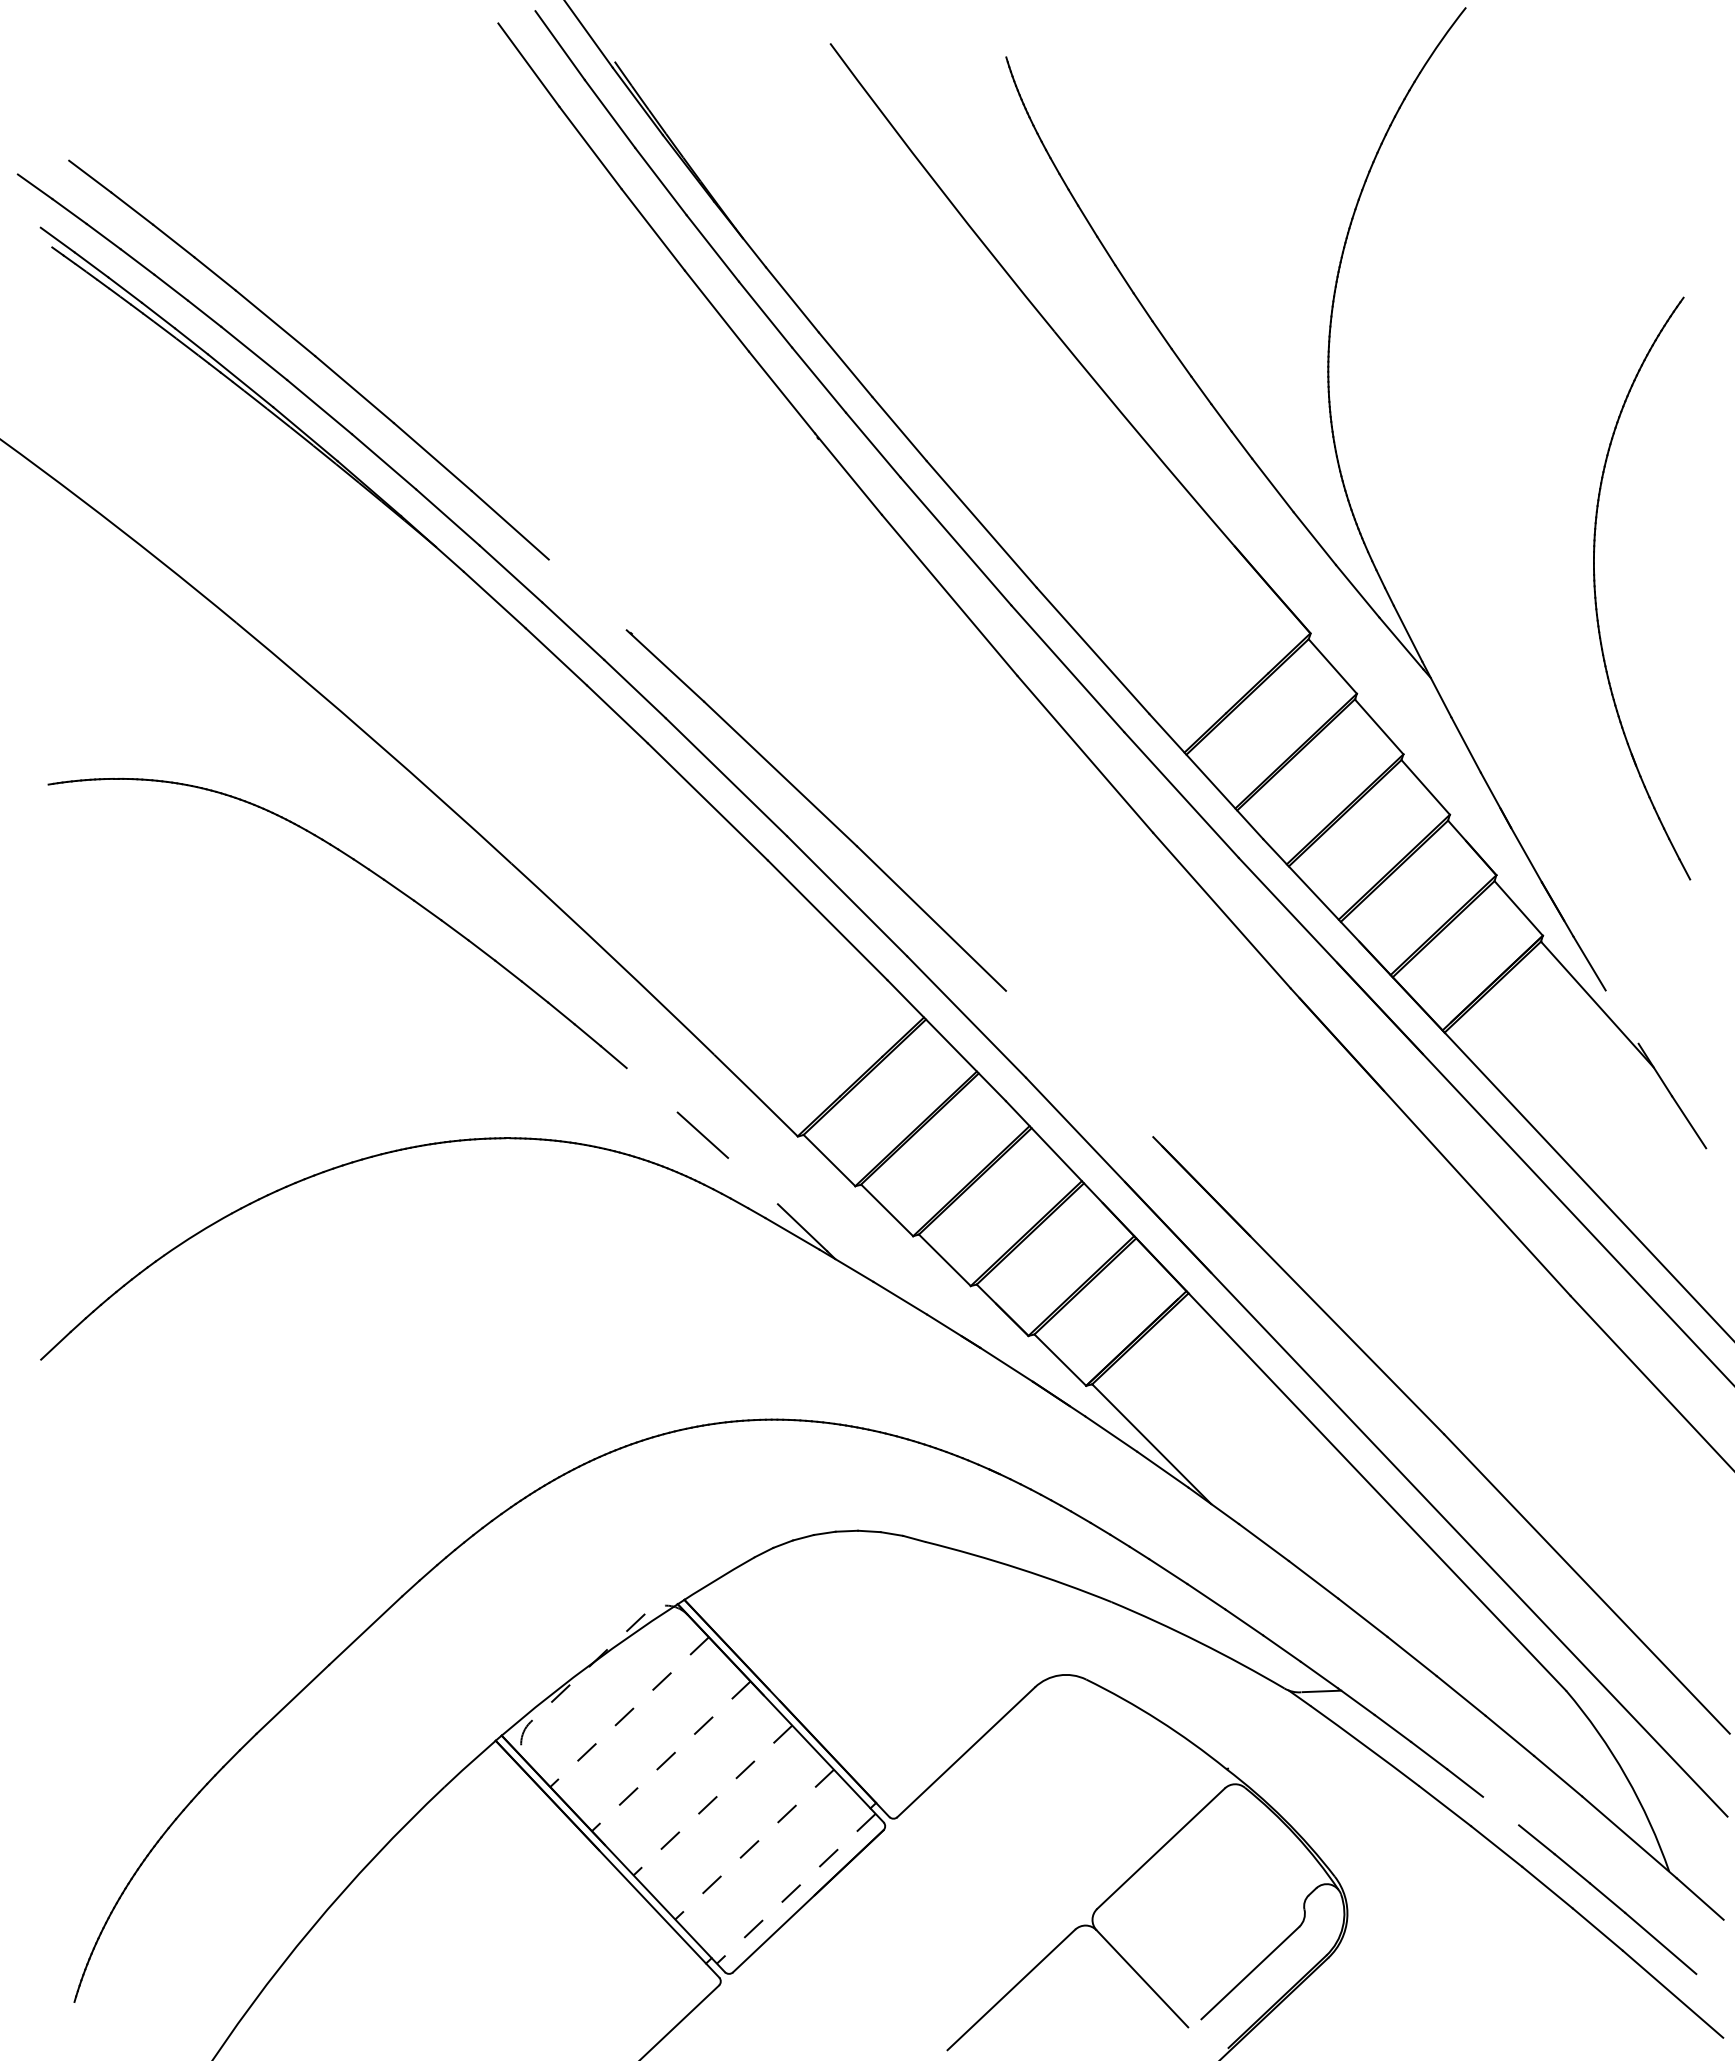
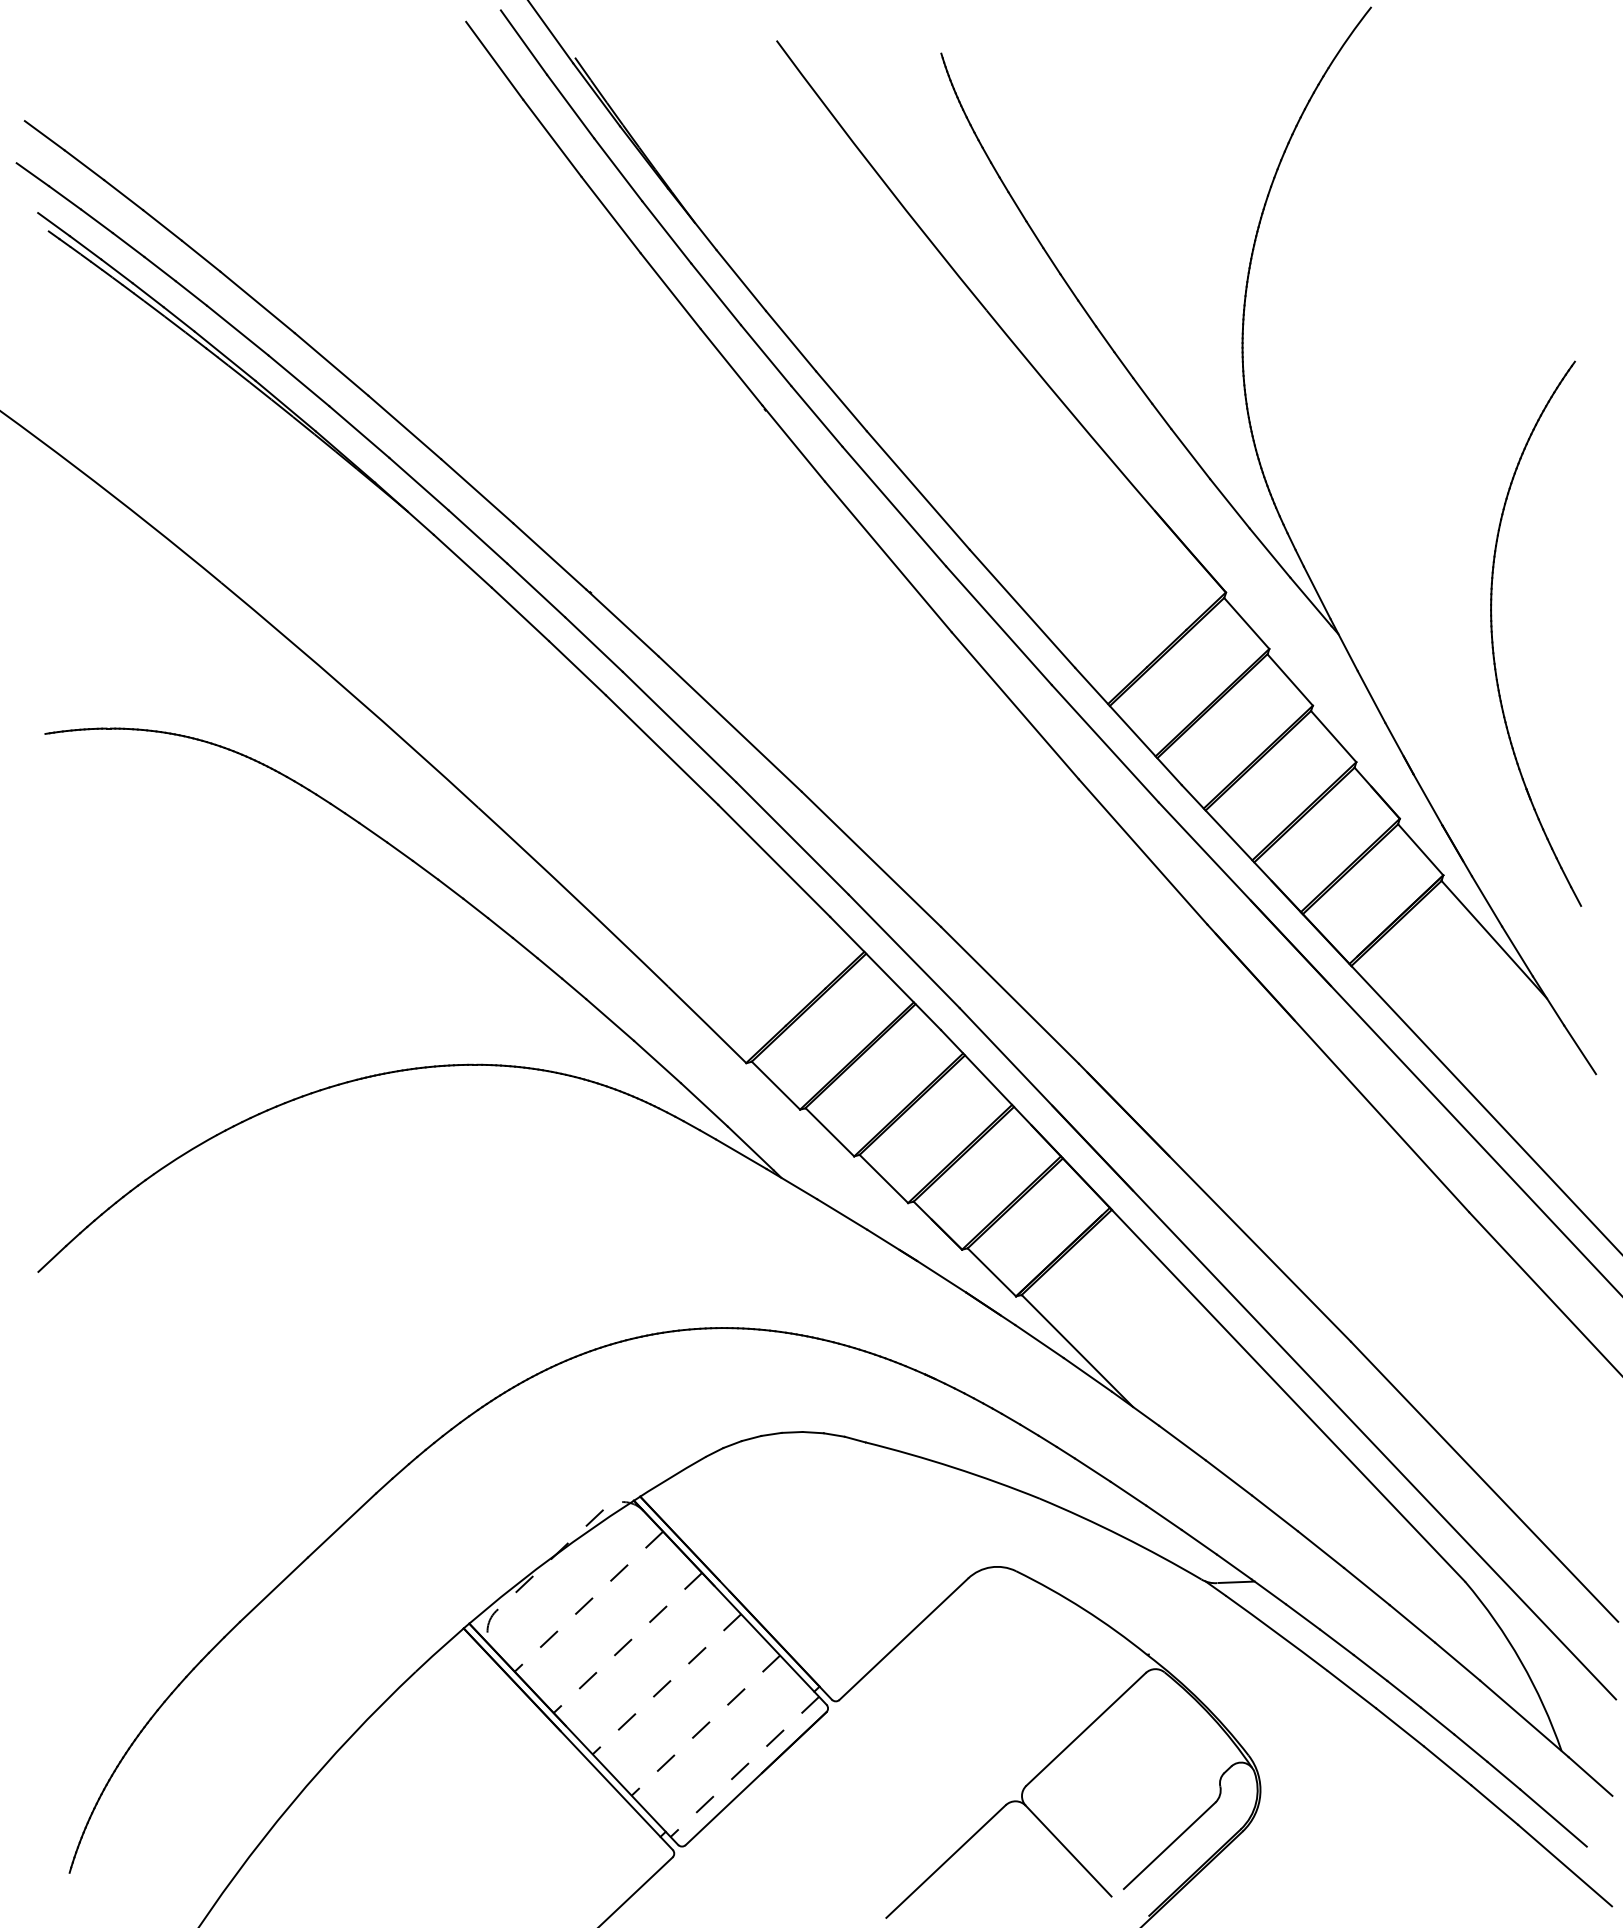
line: (47, 144) -> (44, 135), added
line: (587, 594) -> (549, 556), added
part: (1596, 595) -> (1493, 640), moved
line: (1621, 1016) -> (1516, 950), added
line: (1079, 1063) -> (1009, 994), added
line: (651, 1090) -> (609, 1020), added
line: (752, 1180) -> (703, 1104), added
line: (1501, 1810) -> (1404, 1693), added

